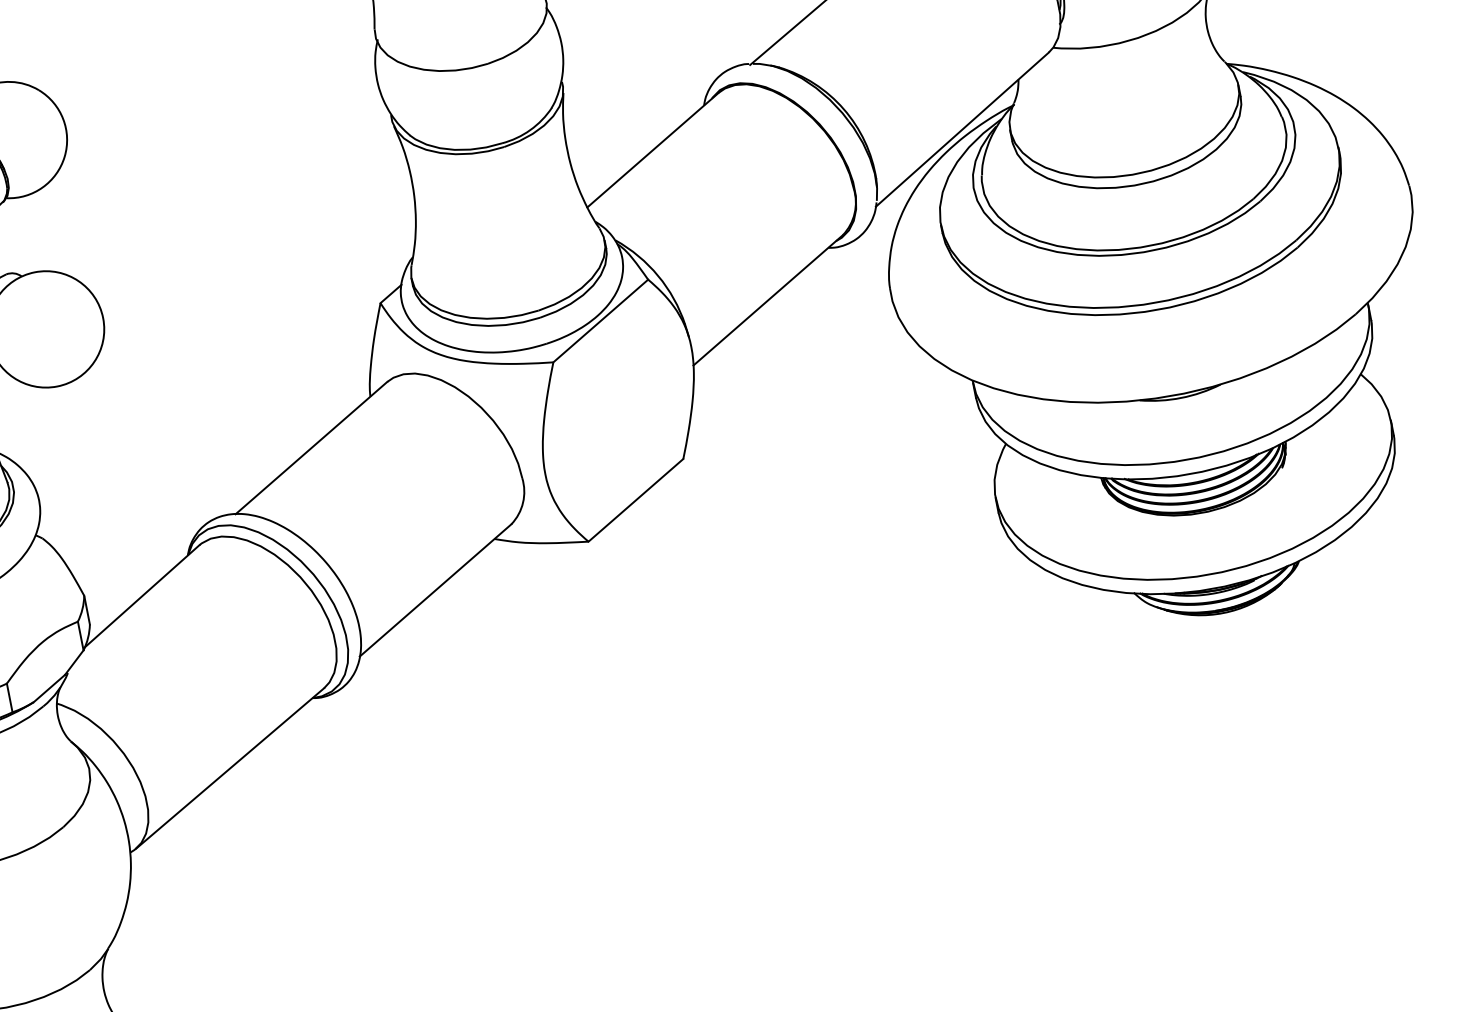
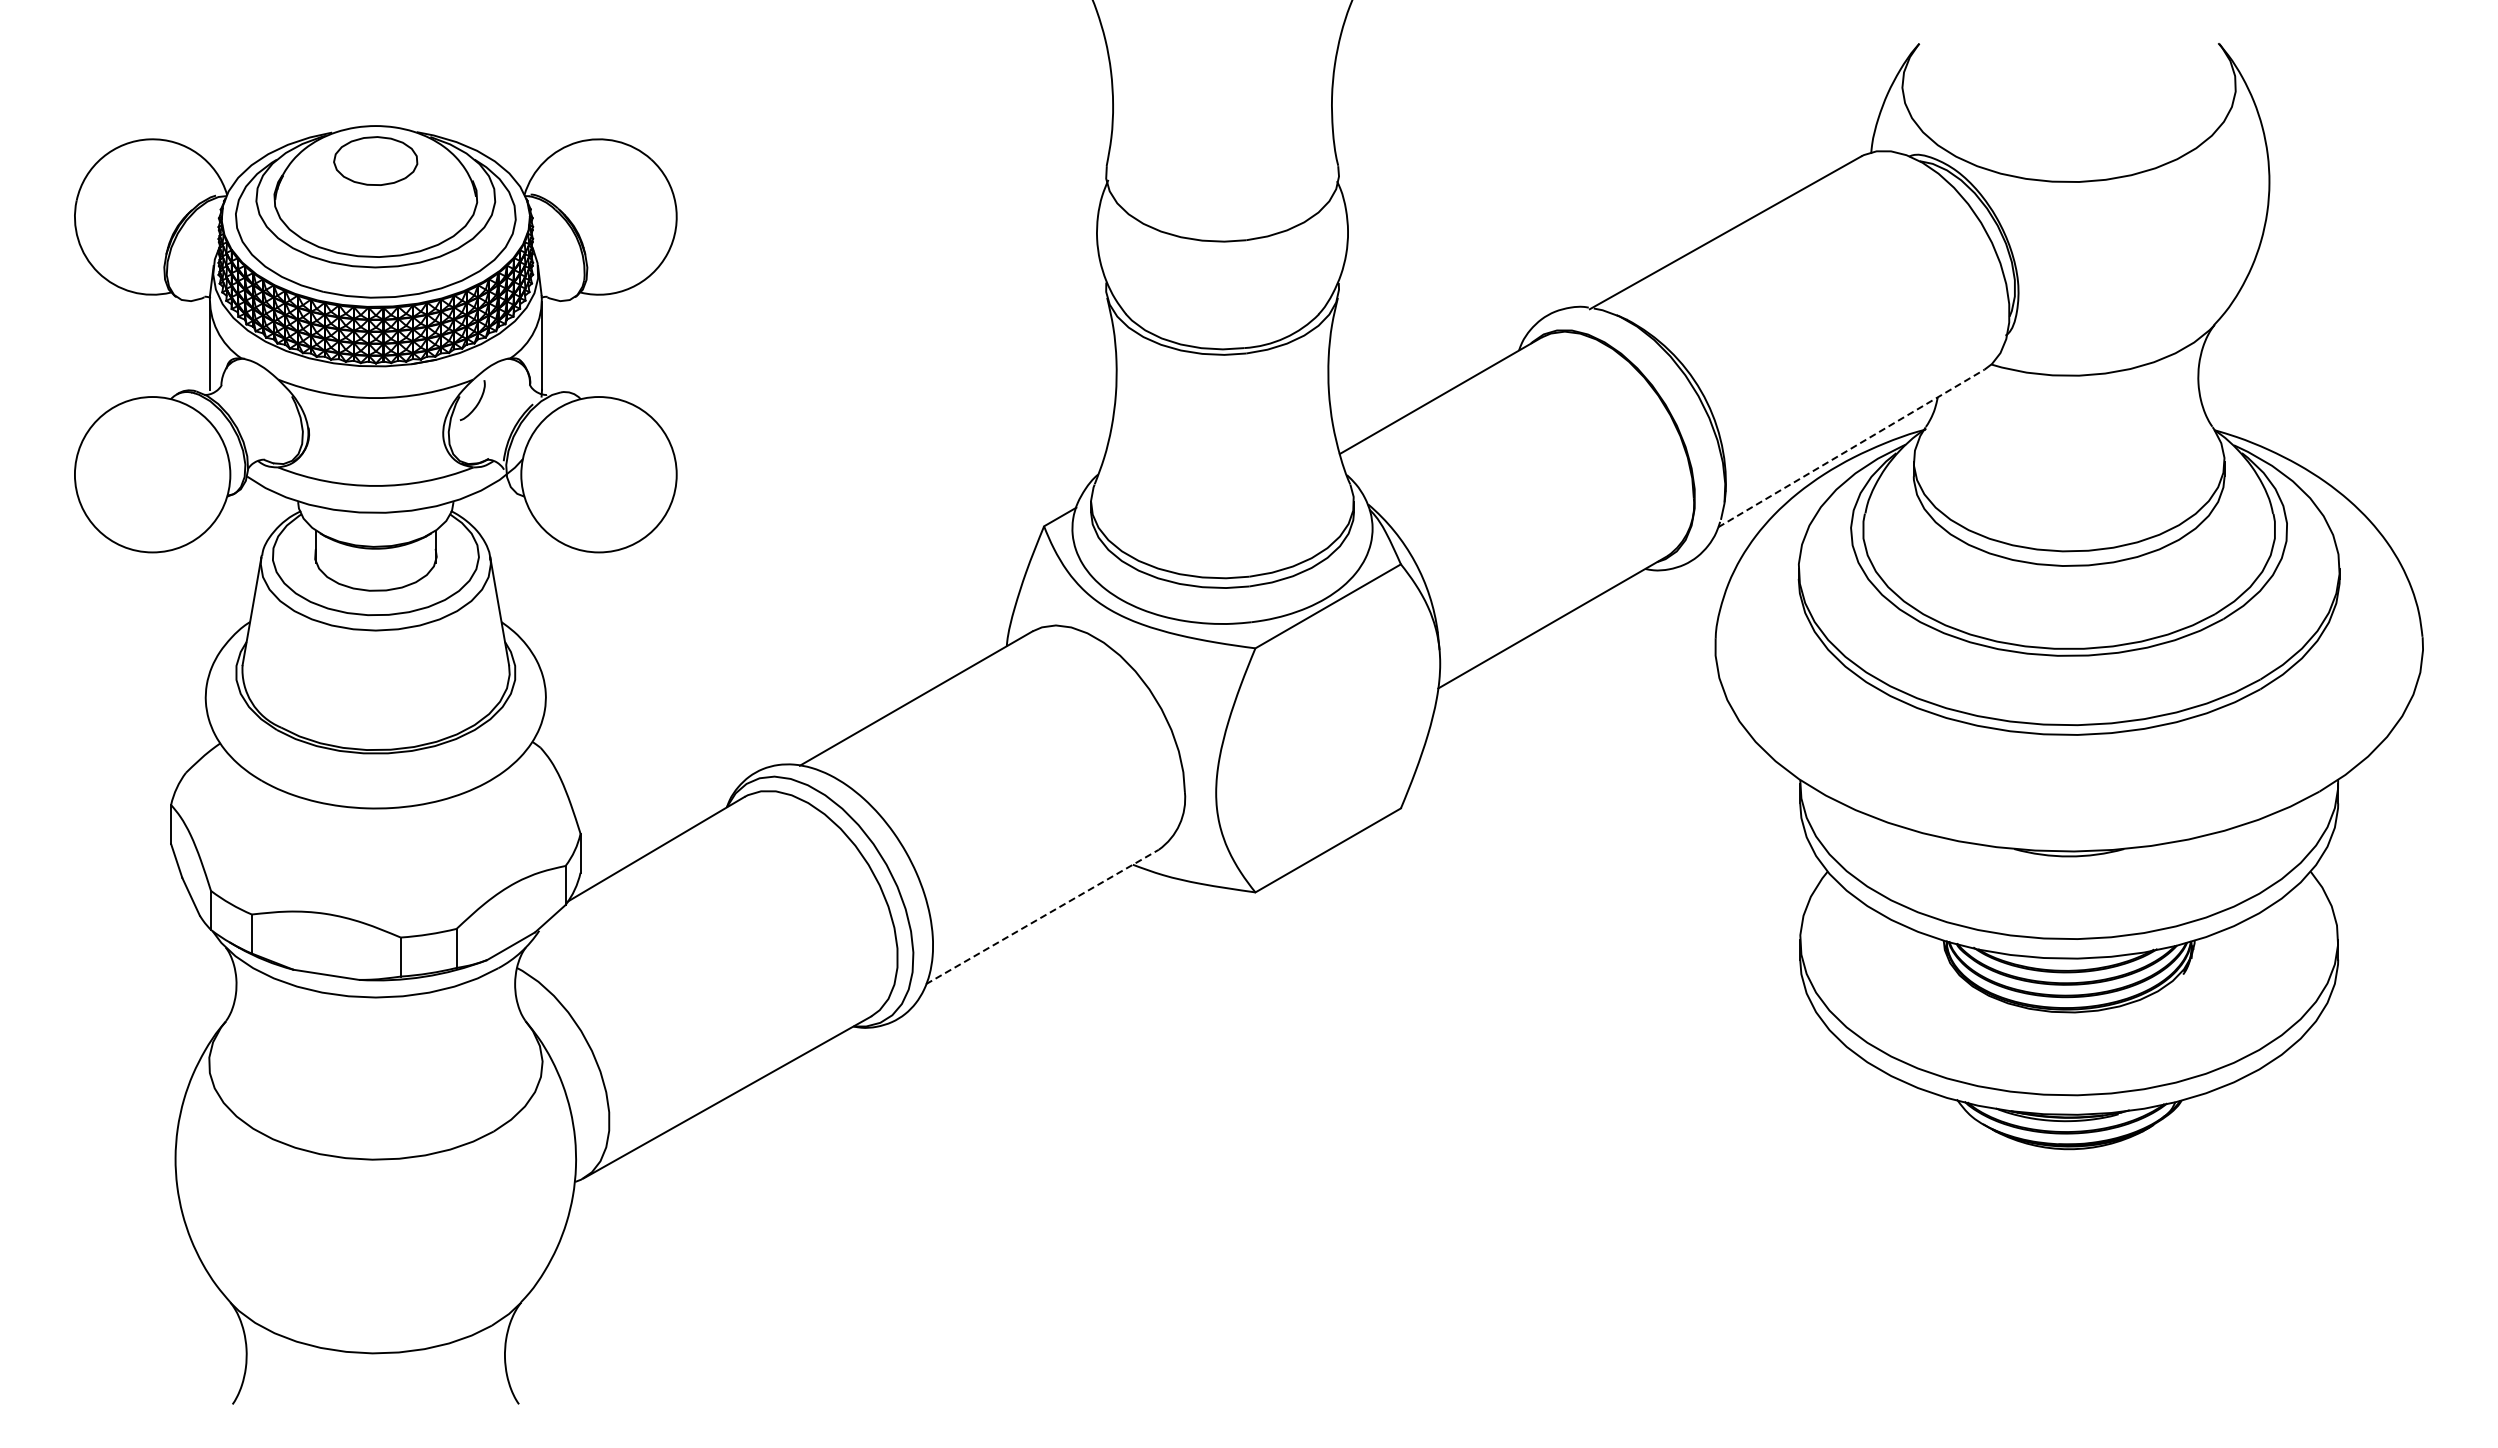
line: (962, 129) -> (1851, 448), solid -> dashed
line: (435, 590) -> (1042, 916), solid -> dashed

